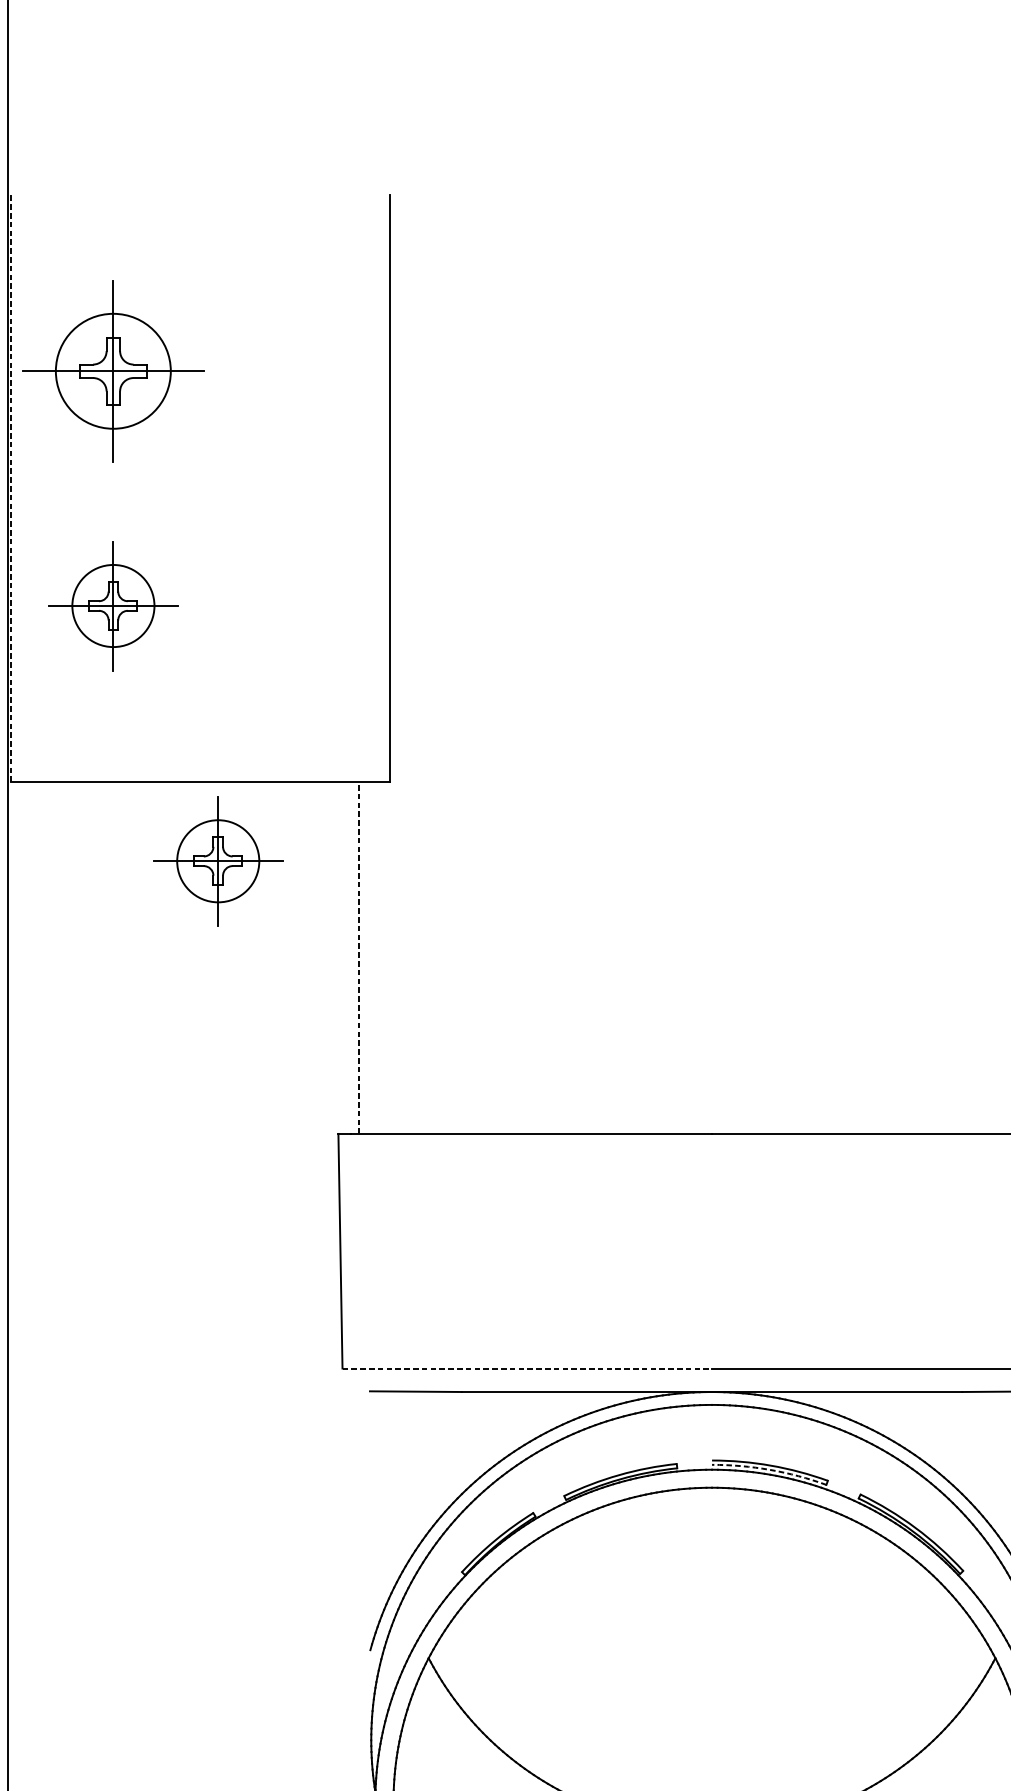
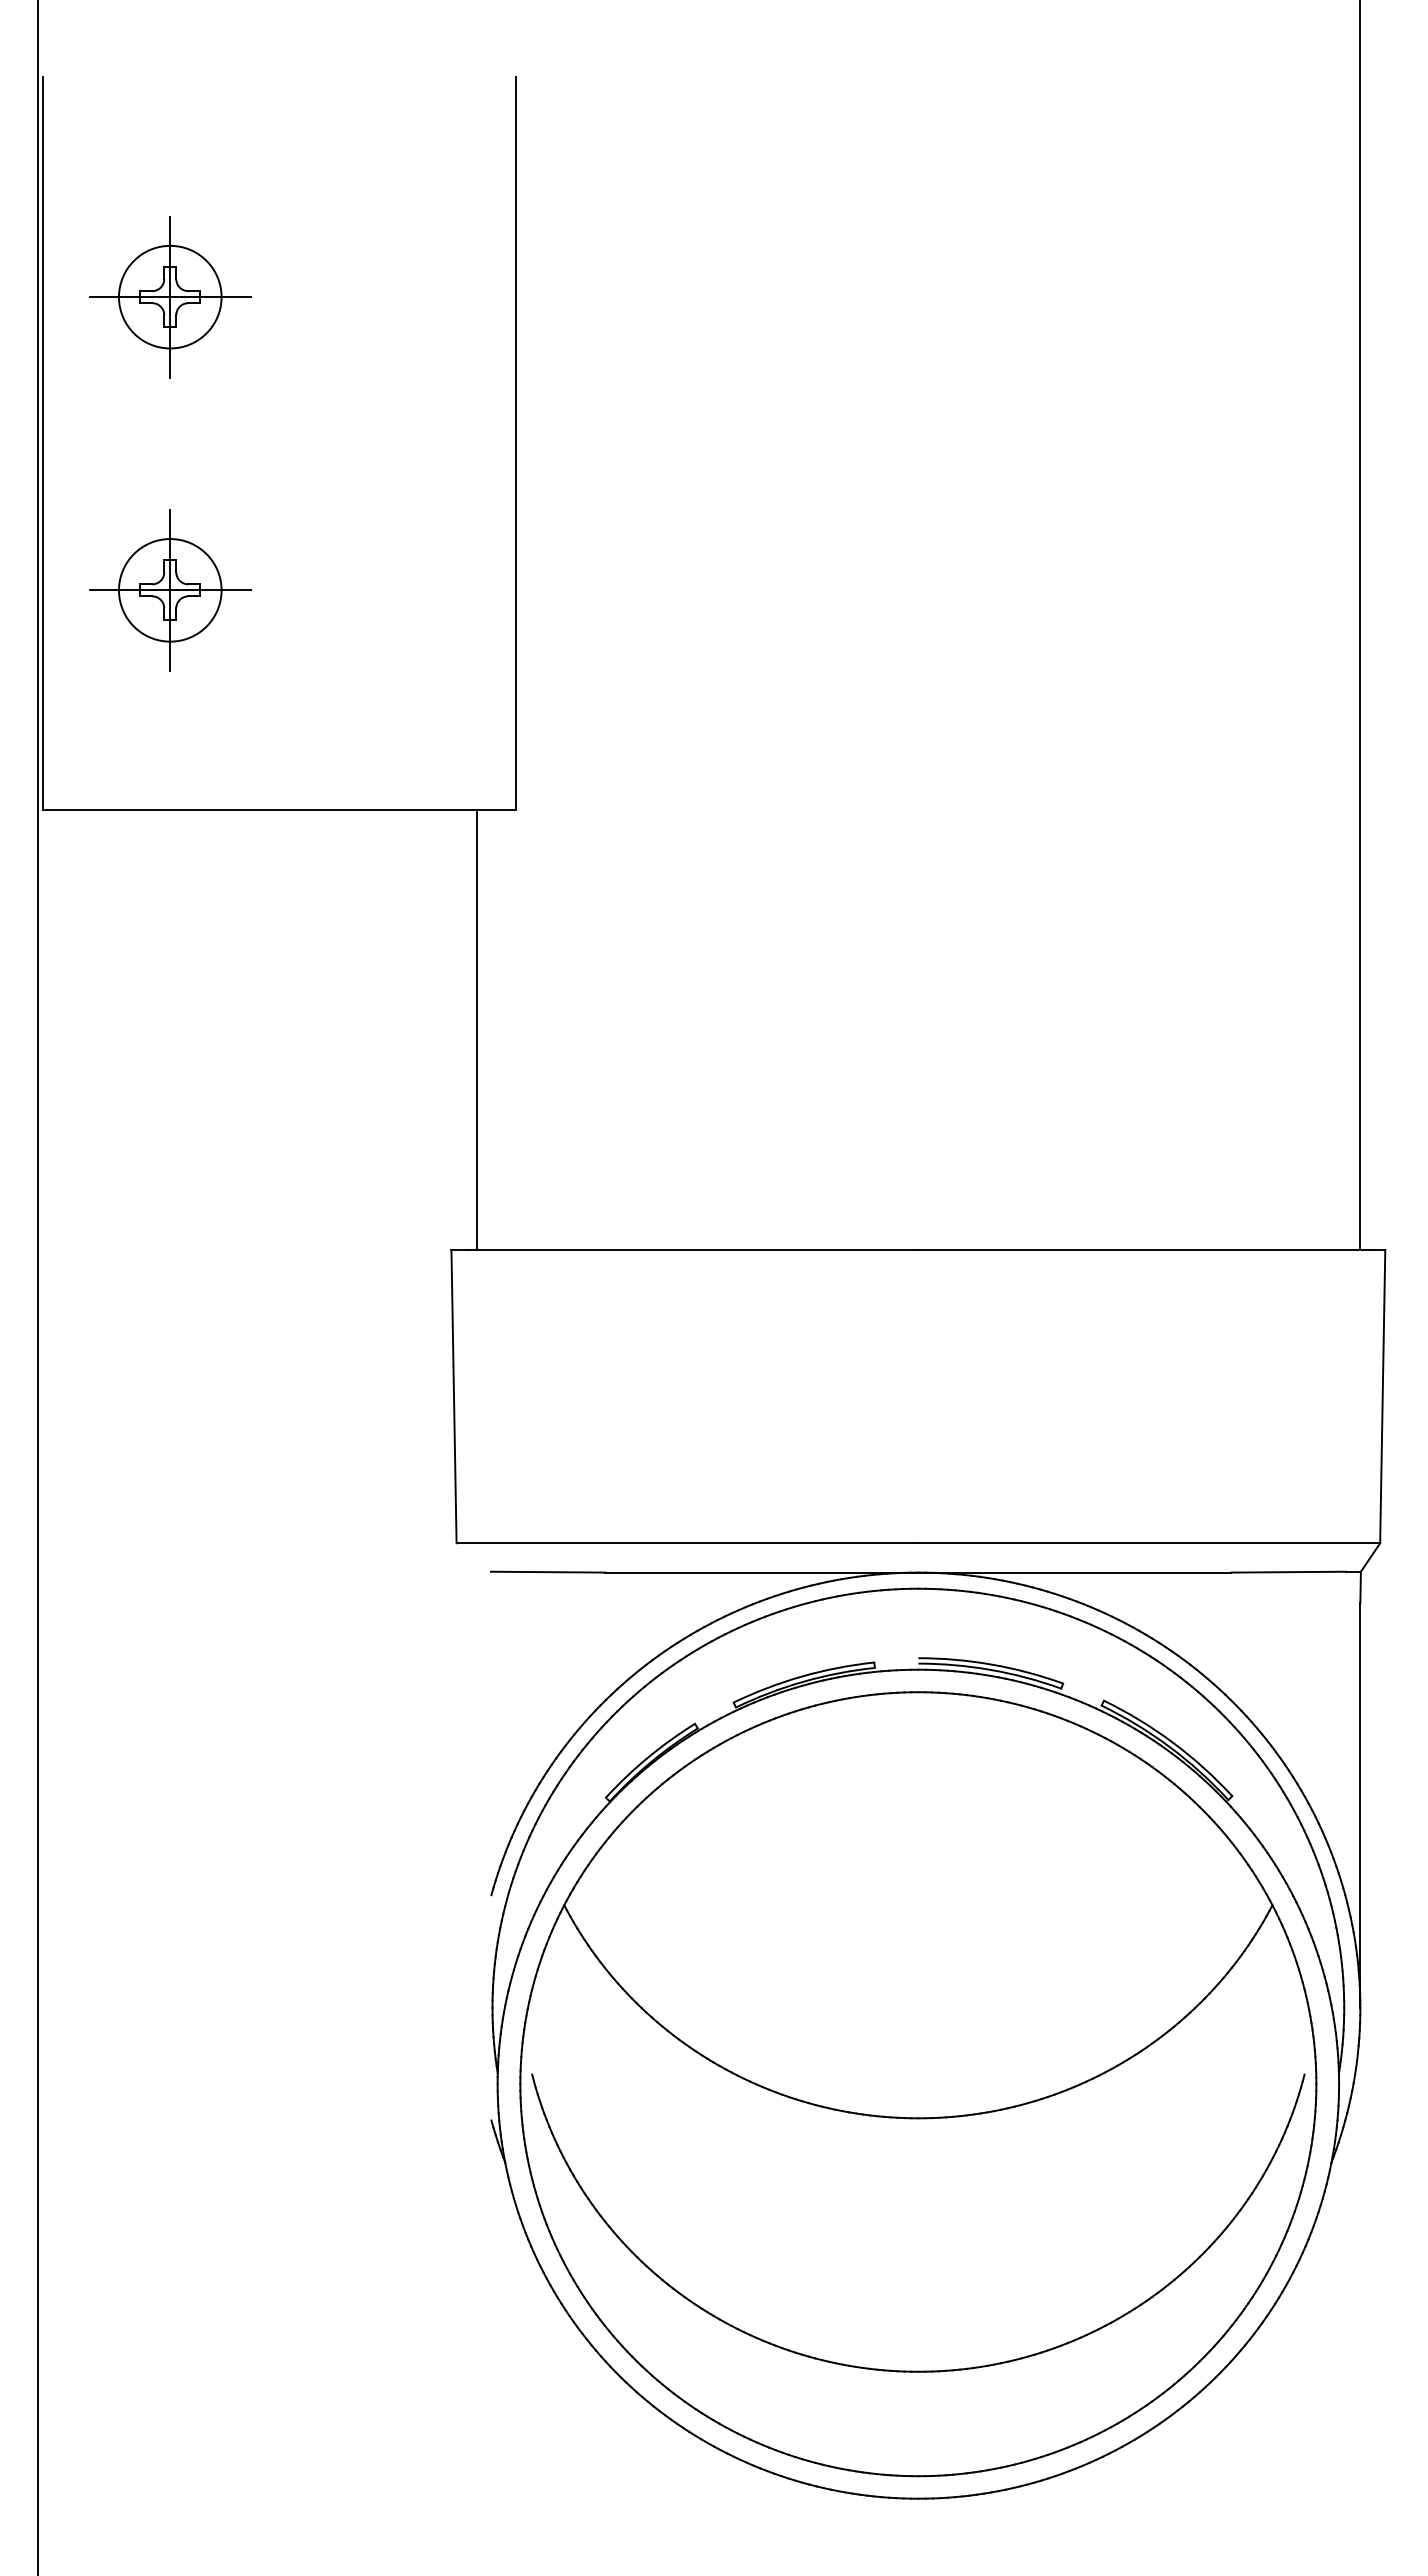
part: (113, 371) -> (170, 297), size x0.71
line: (11, 488) -> (42, 443), dashed -> solid
part: (218, 861) -> (301, 909), removed
line: (359, 958) -> (477, 1030), dashed -> solid
line: (527, 1368) -> (687, 1543), dashed -> solid
arc: (769, 1469) -> (990, 1669), dashed -> solid

